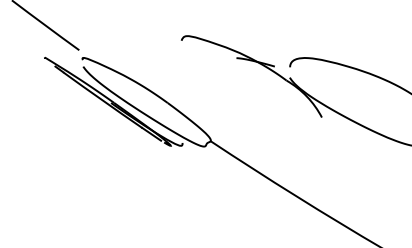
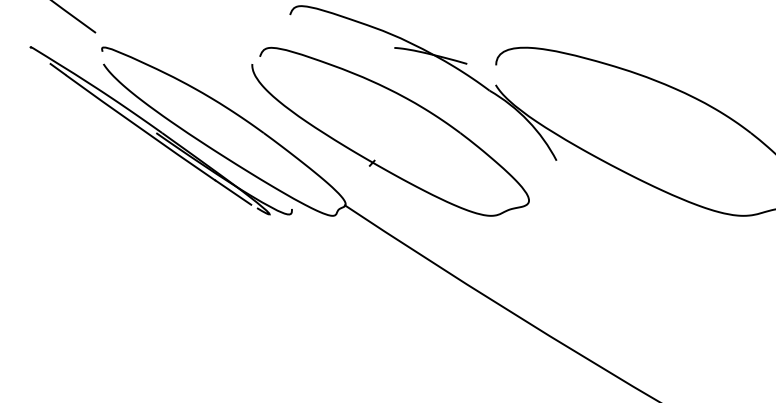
part: (226, 116) -> (375, 158), added

